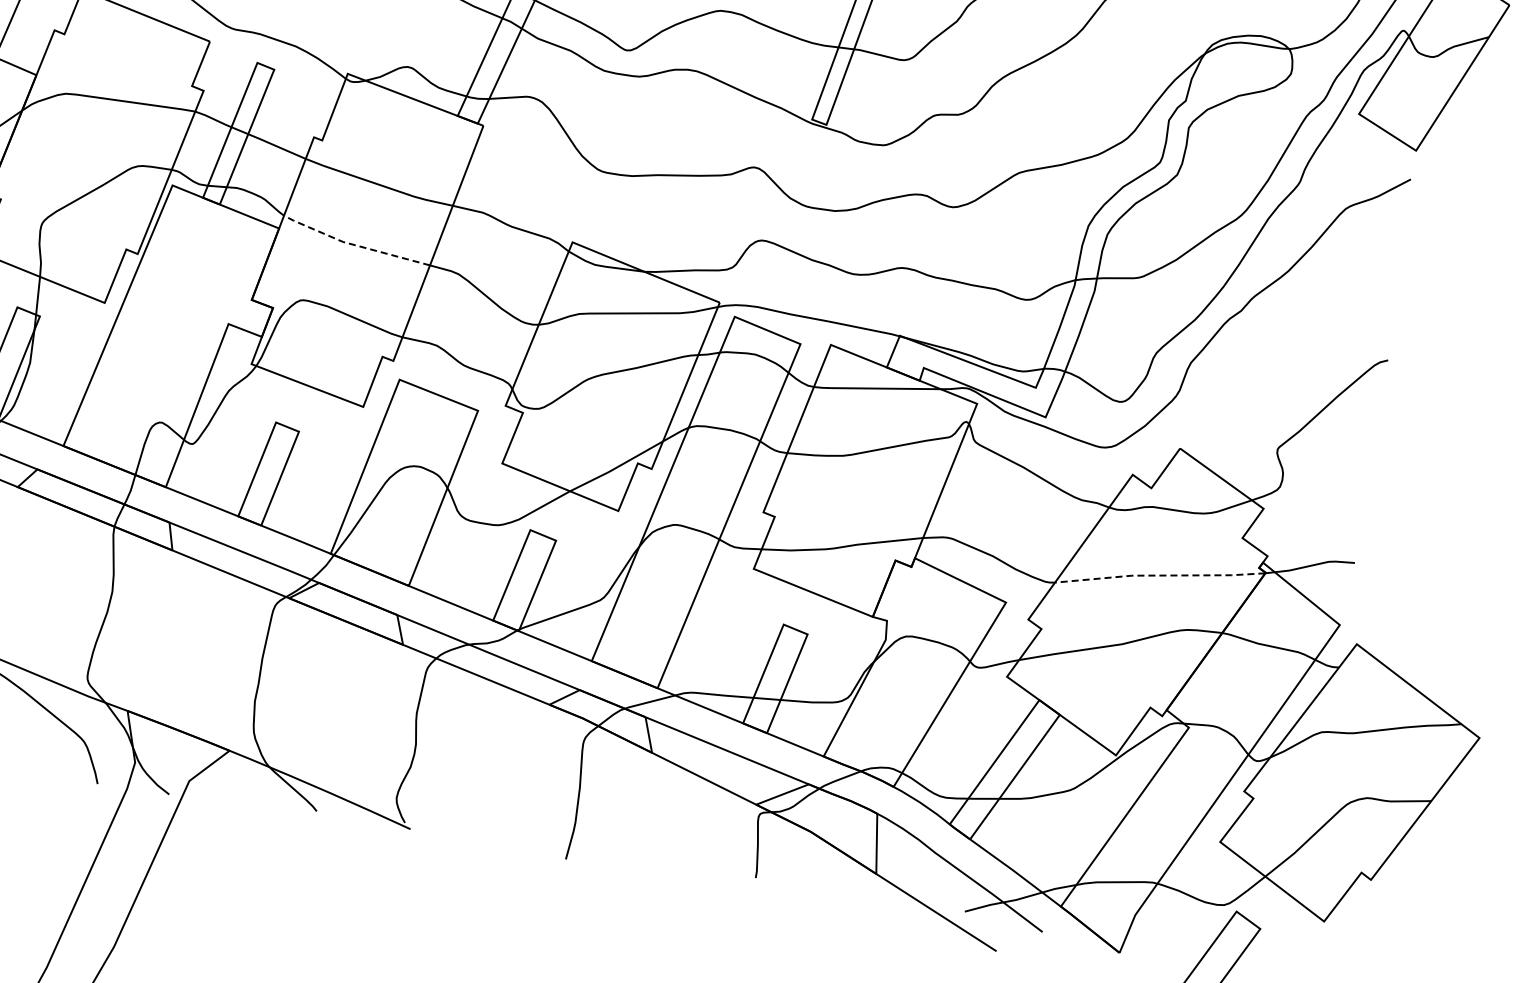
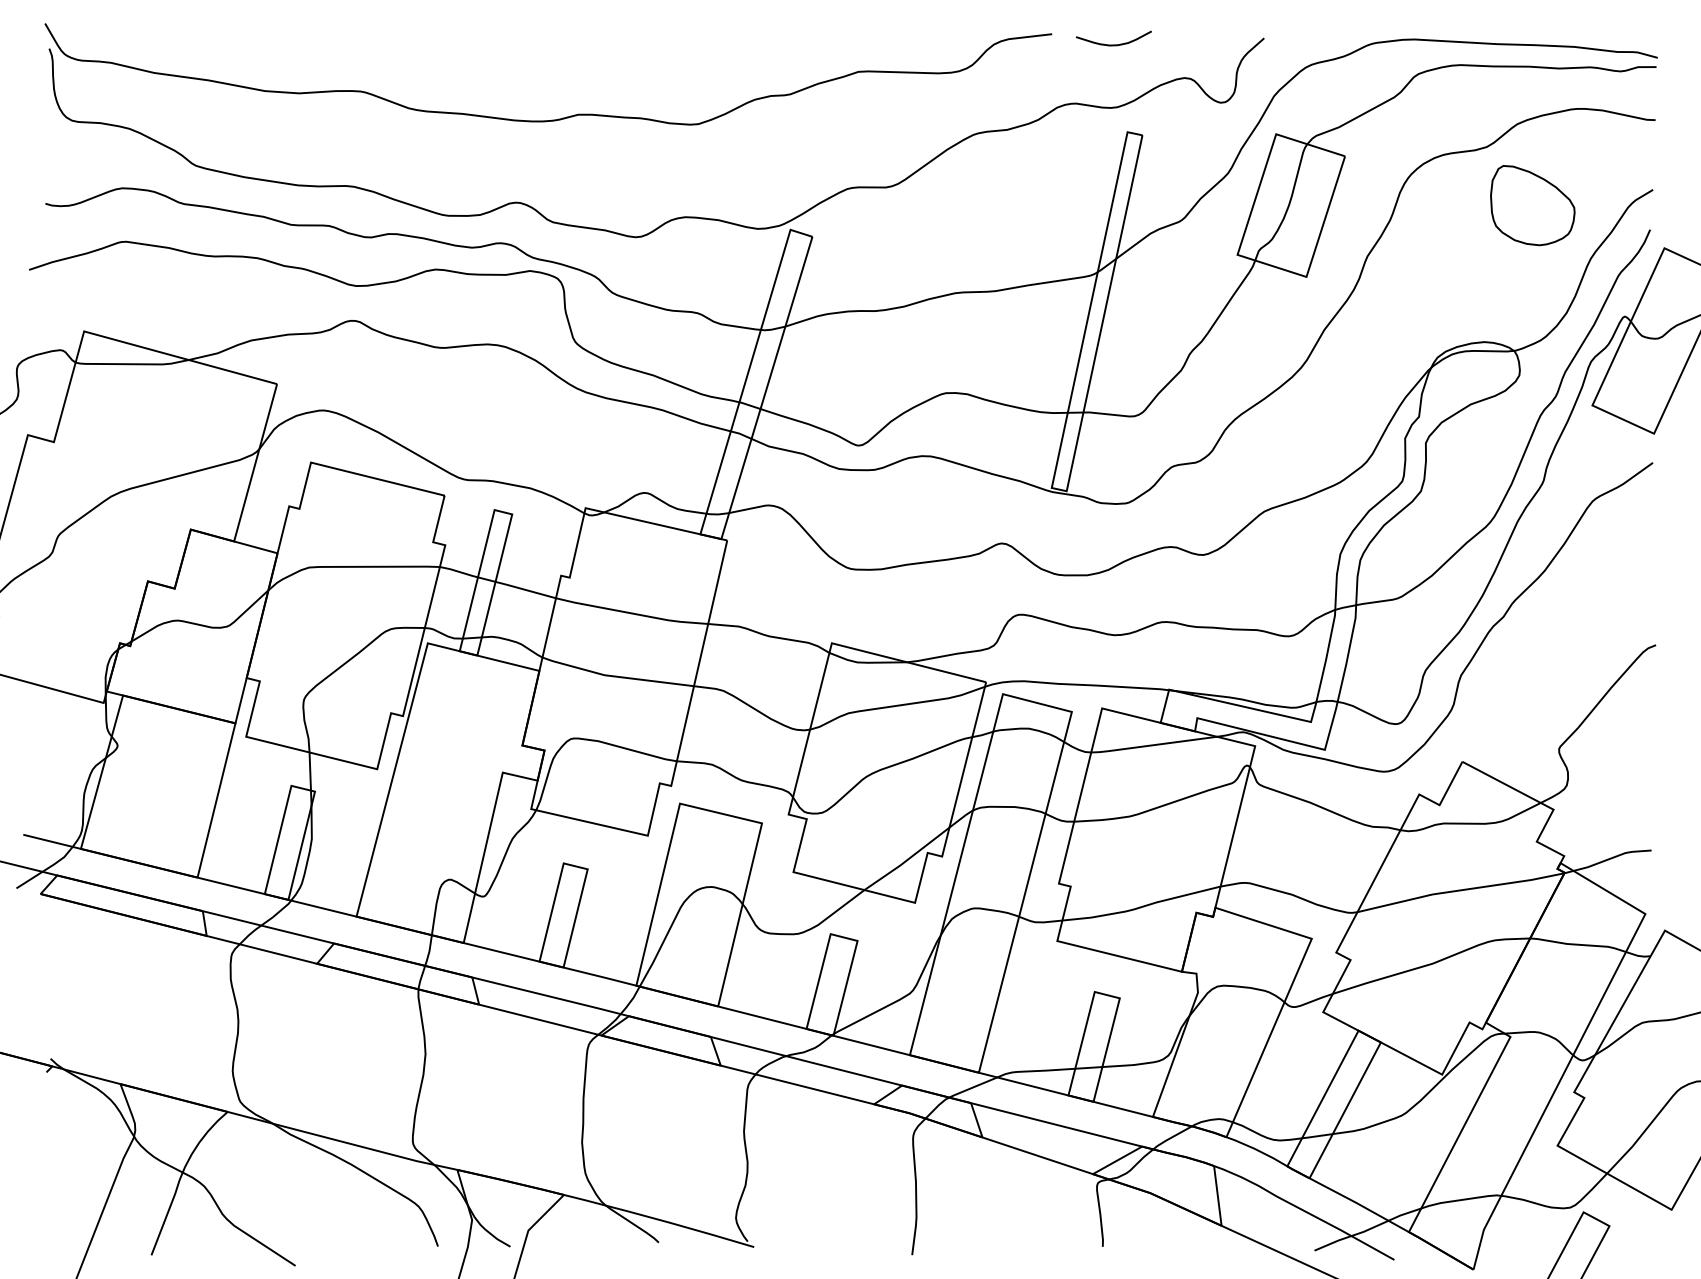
line: (354, 244) -> (616, 676), dashed -> solid
line: (1160, 575) -> (1460, 890), dashed -> solid

